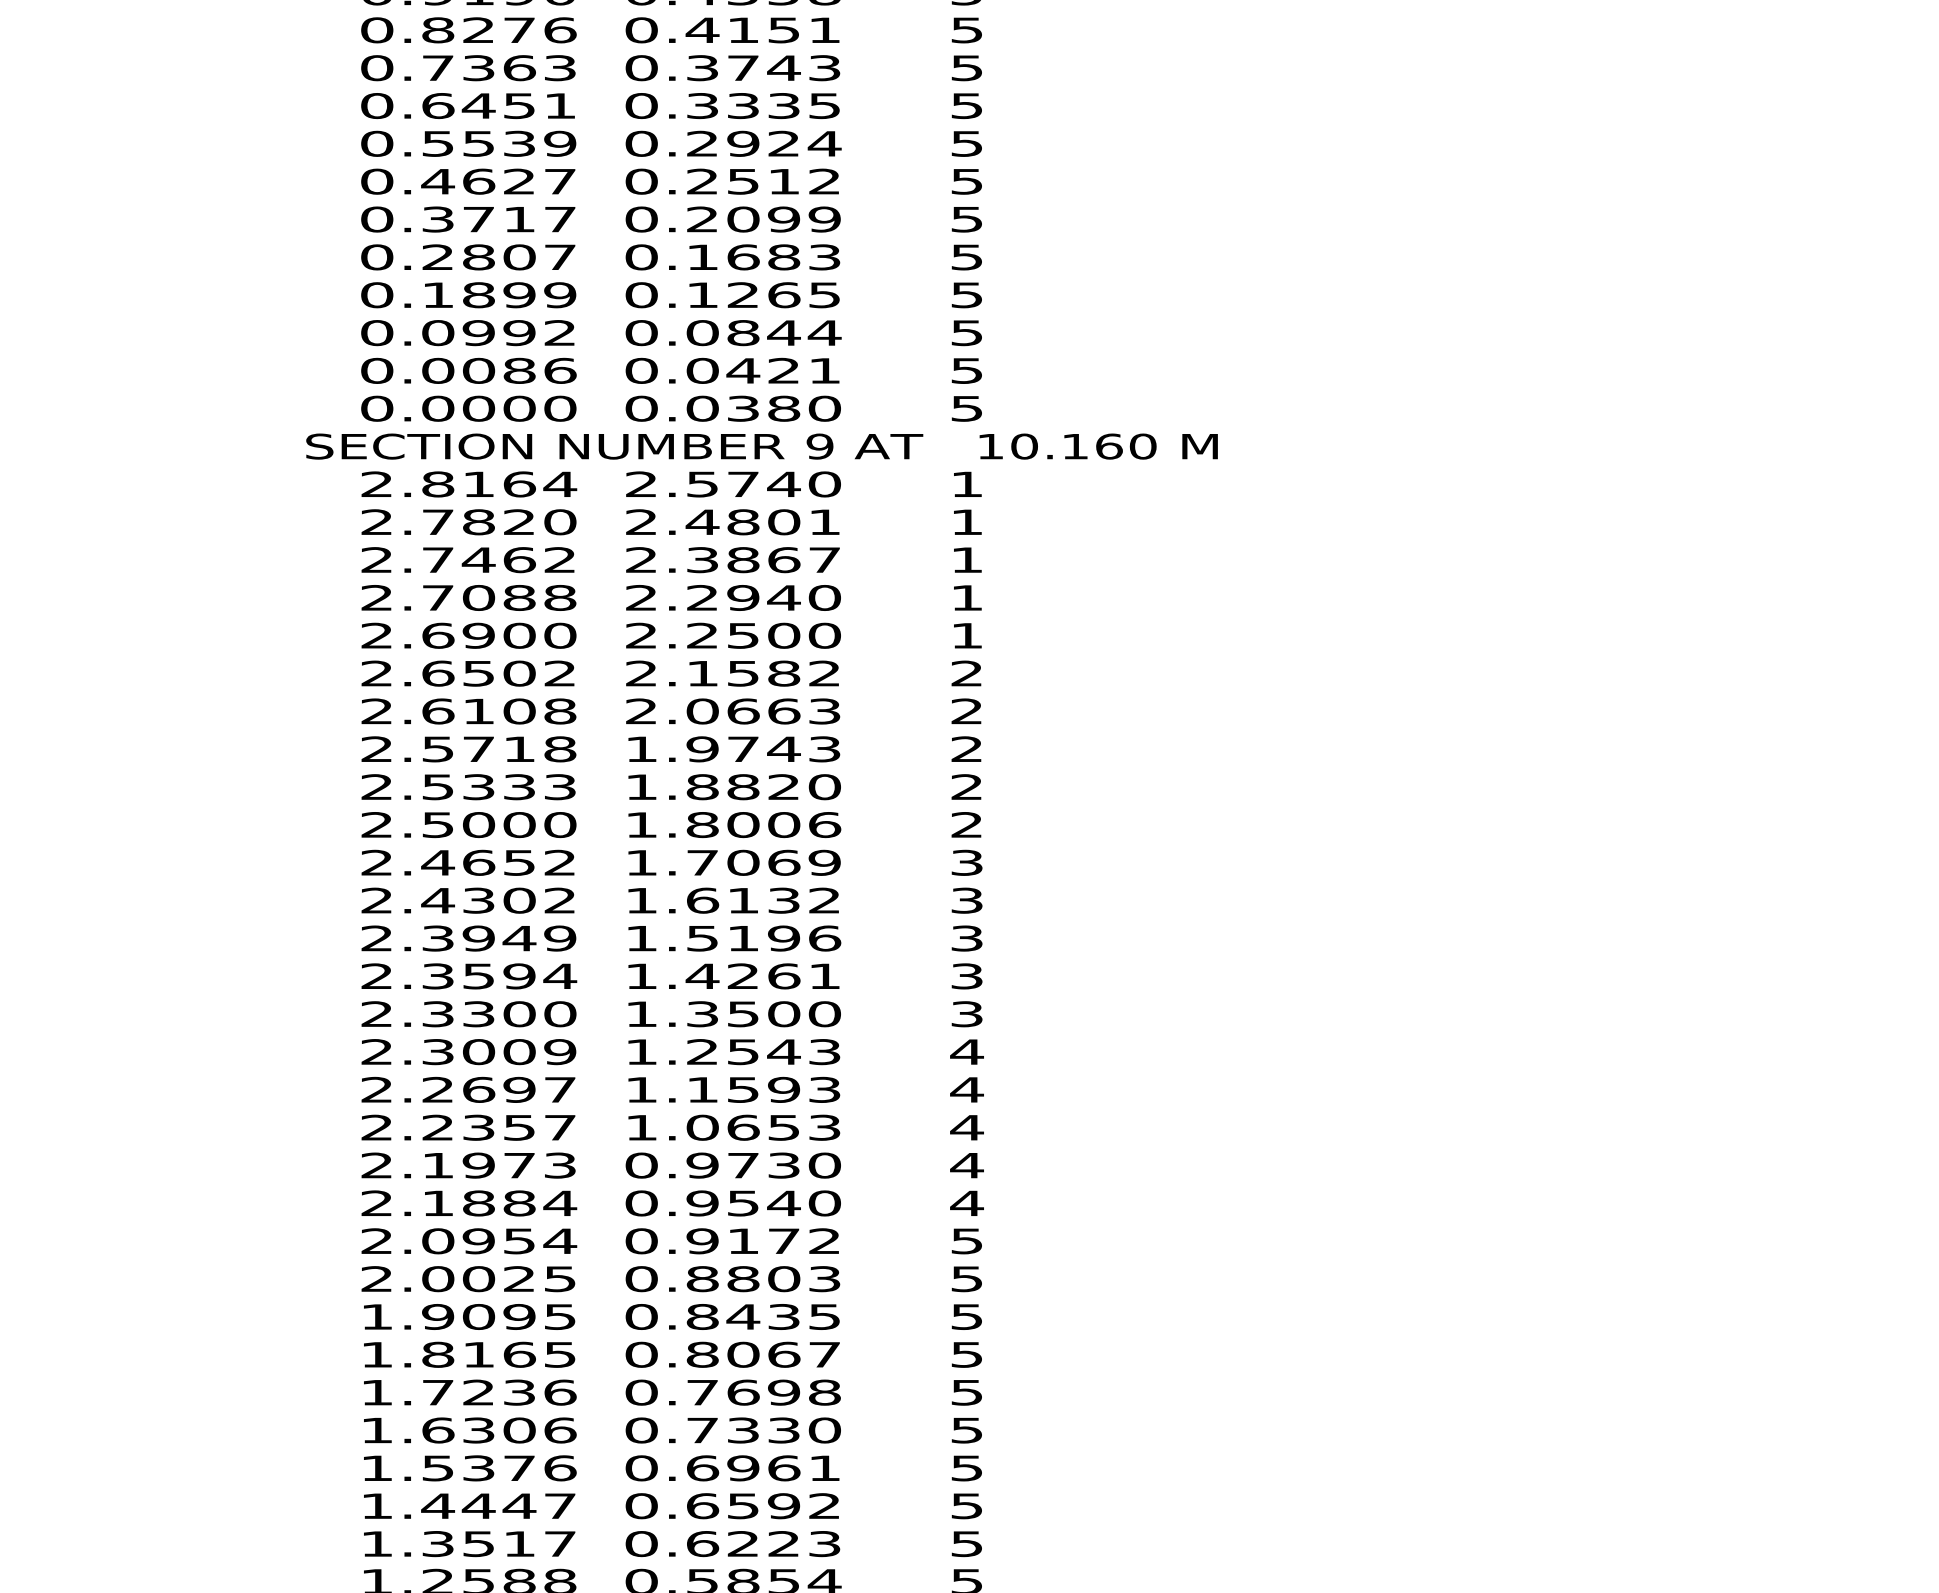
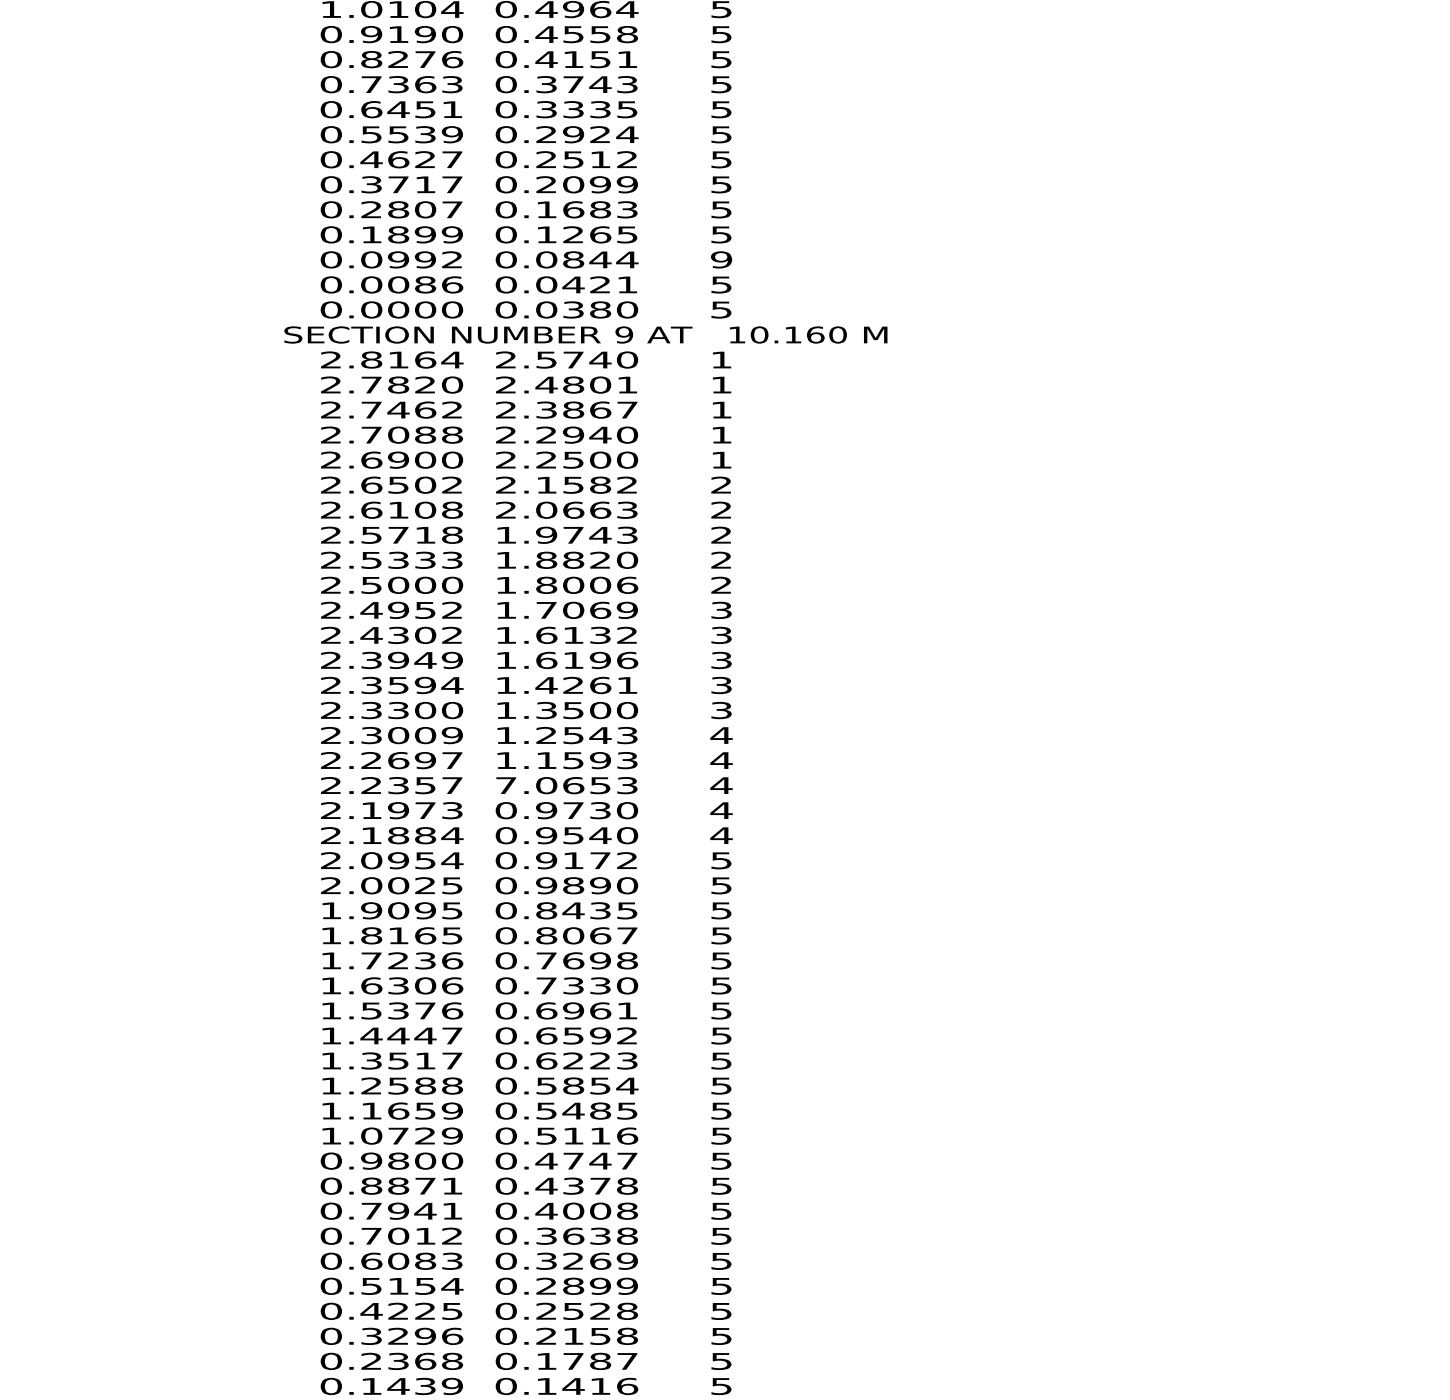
text: (967, 332) -> (721, 259), 5 -> 9
text: (478, 861) -> (398, 609), 2.4652 -> 2.4952
text: (702, 938) -> (546, 660), 1.5196 -> 1.6196
text: (642, 1127) -> (506, 785), 1.0653 -> 7.0653
text: (764, 1278) -> (587, 885), 0.8803 -> 0.9890

